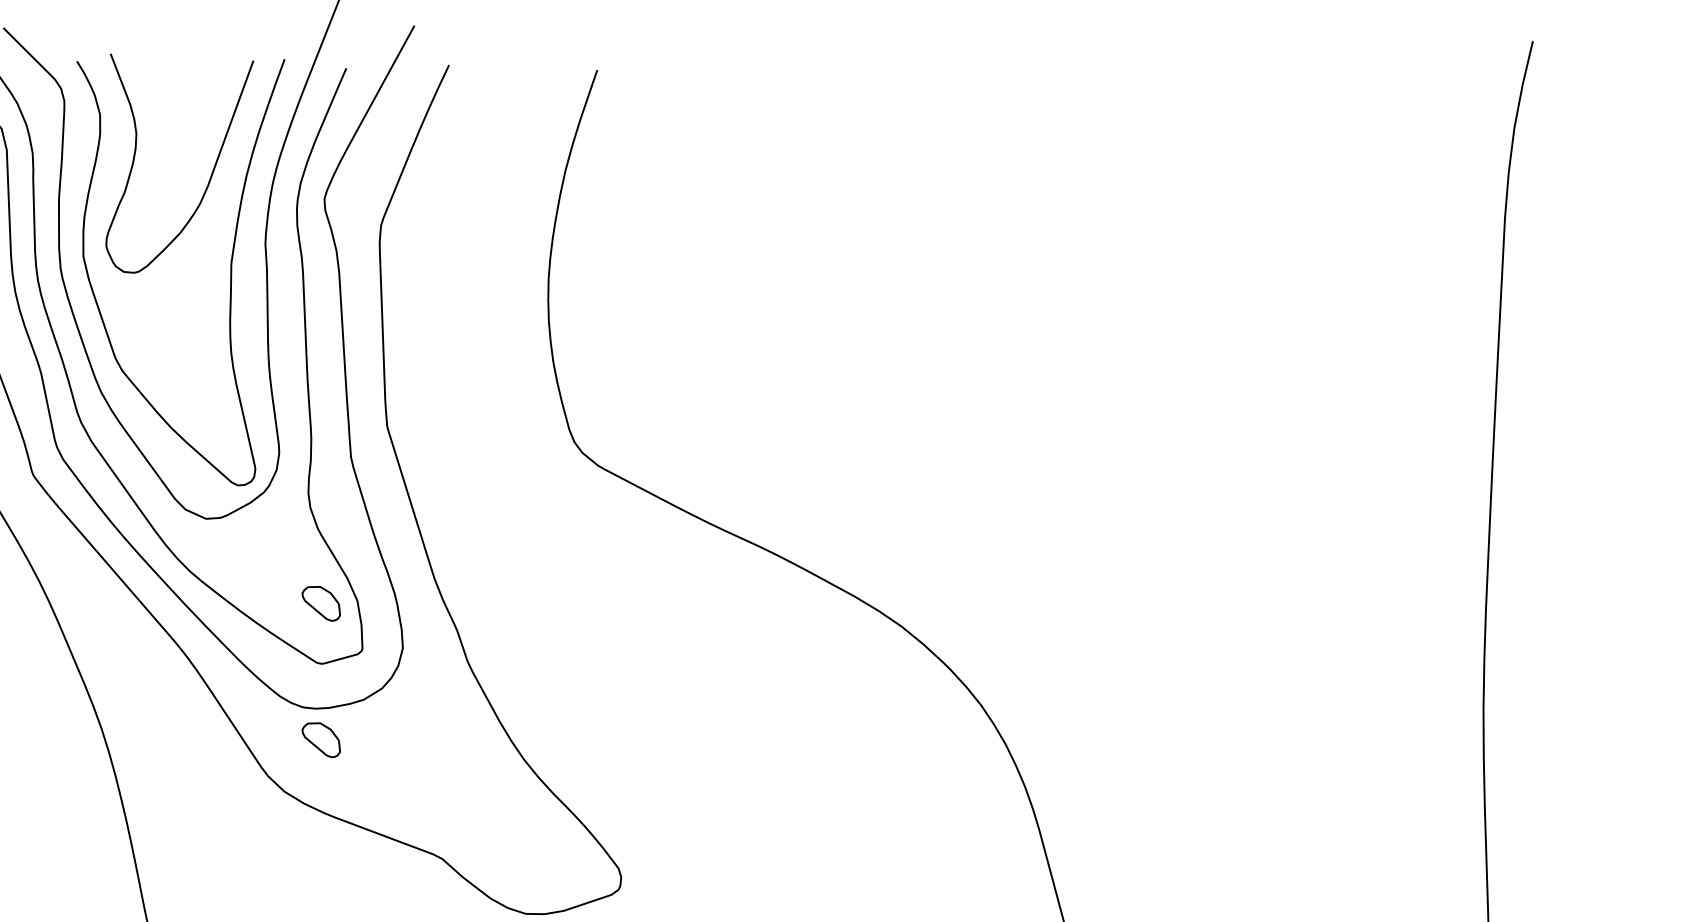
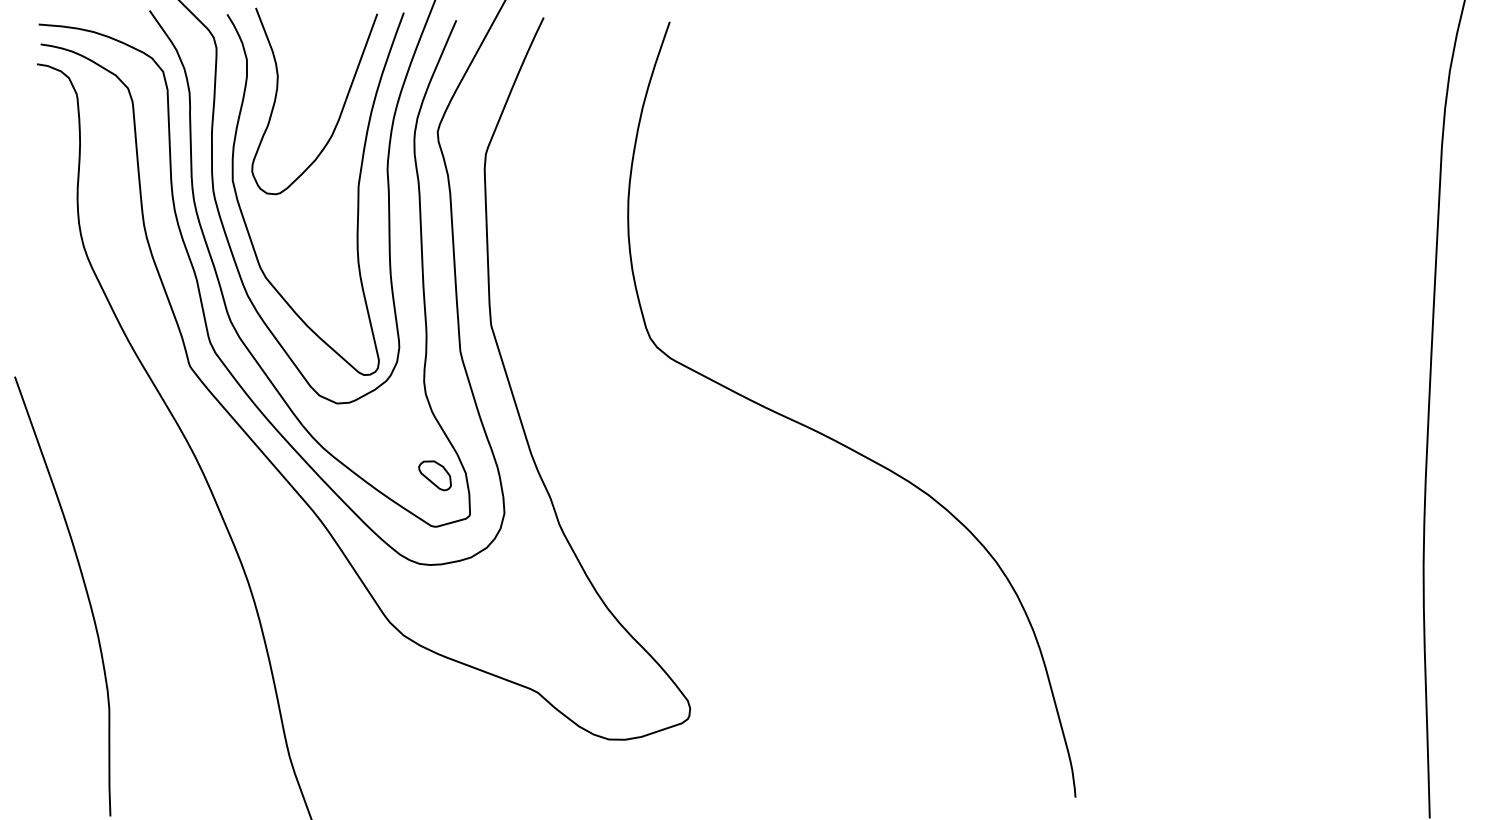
part: (320, 739) -> (434, 591), removed

